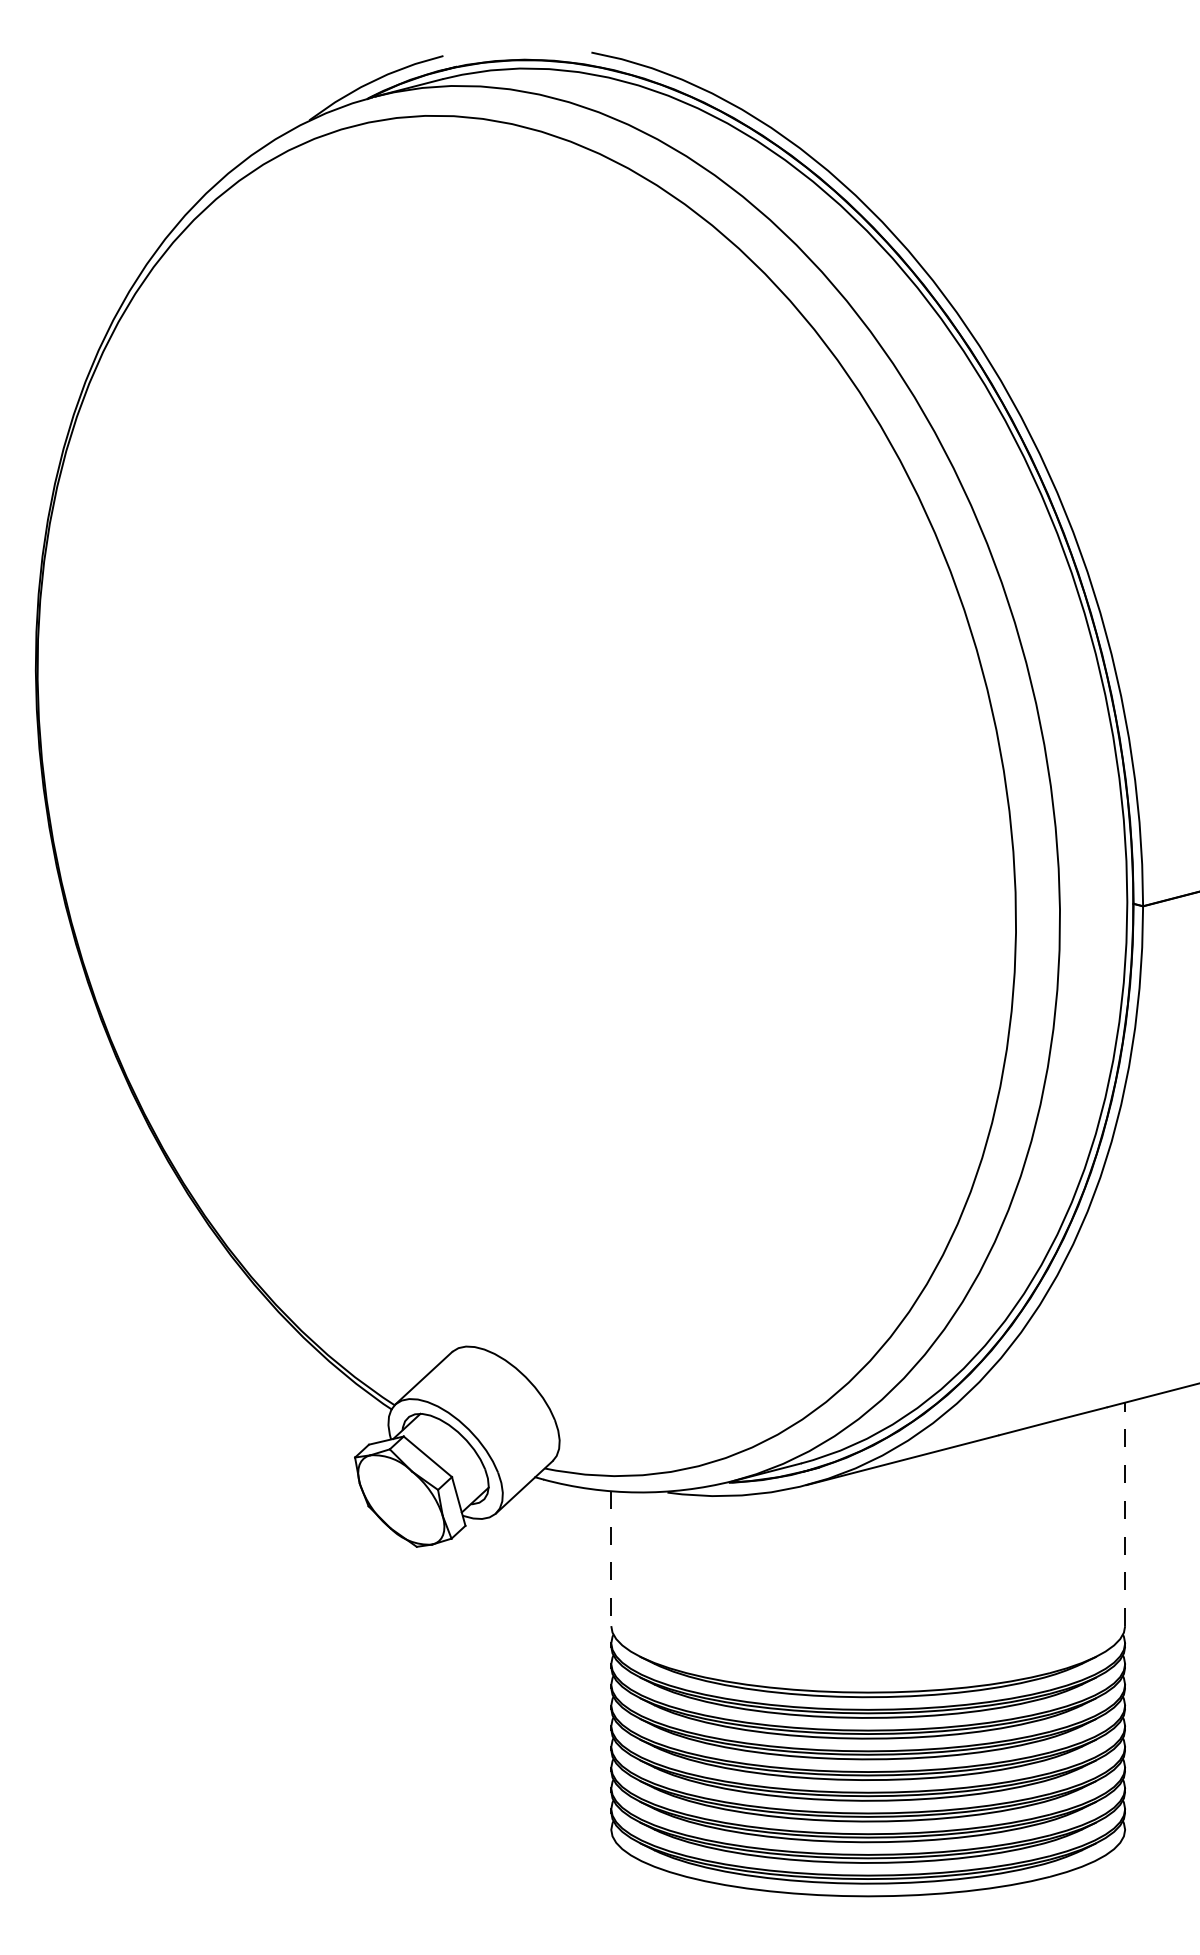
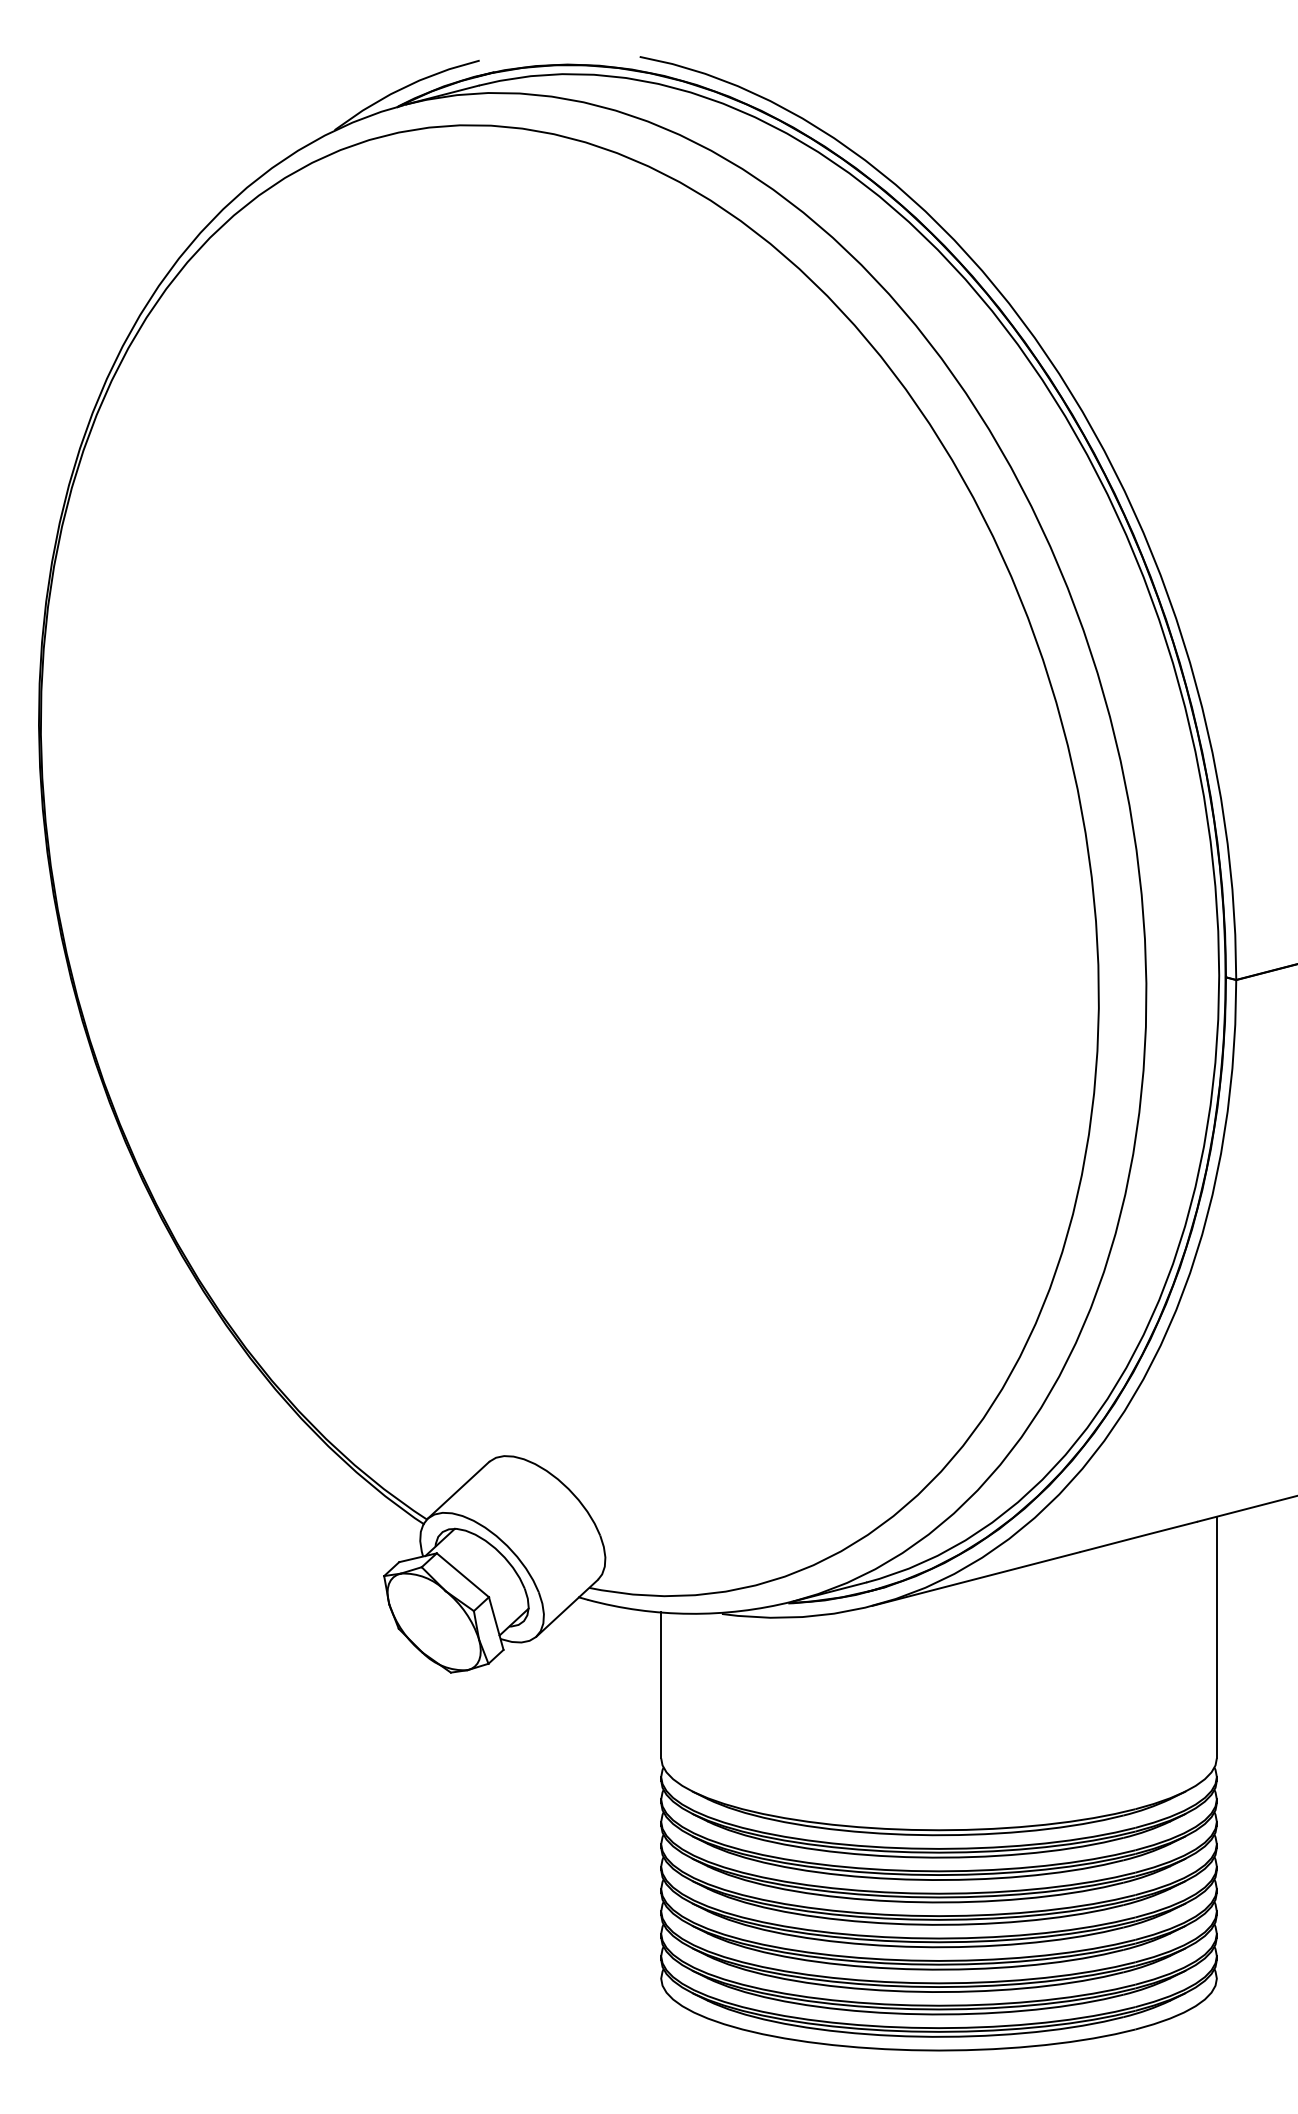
line: (1125, 1514) -> (1217, 1637), dashed -> solid
line: (611, 1558) -> (661, 1685), dashed -> solid

